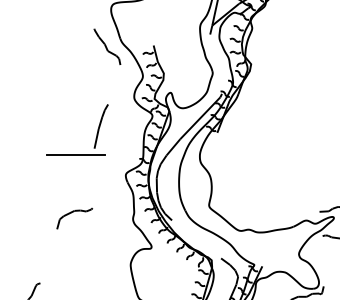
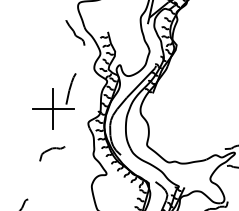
line: (76, 154) -> (53, 108), added

